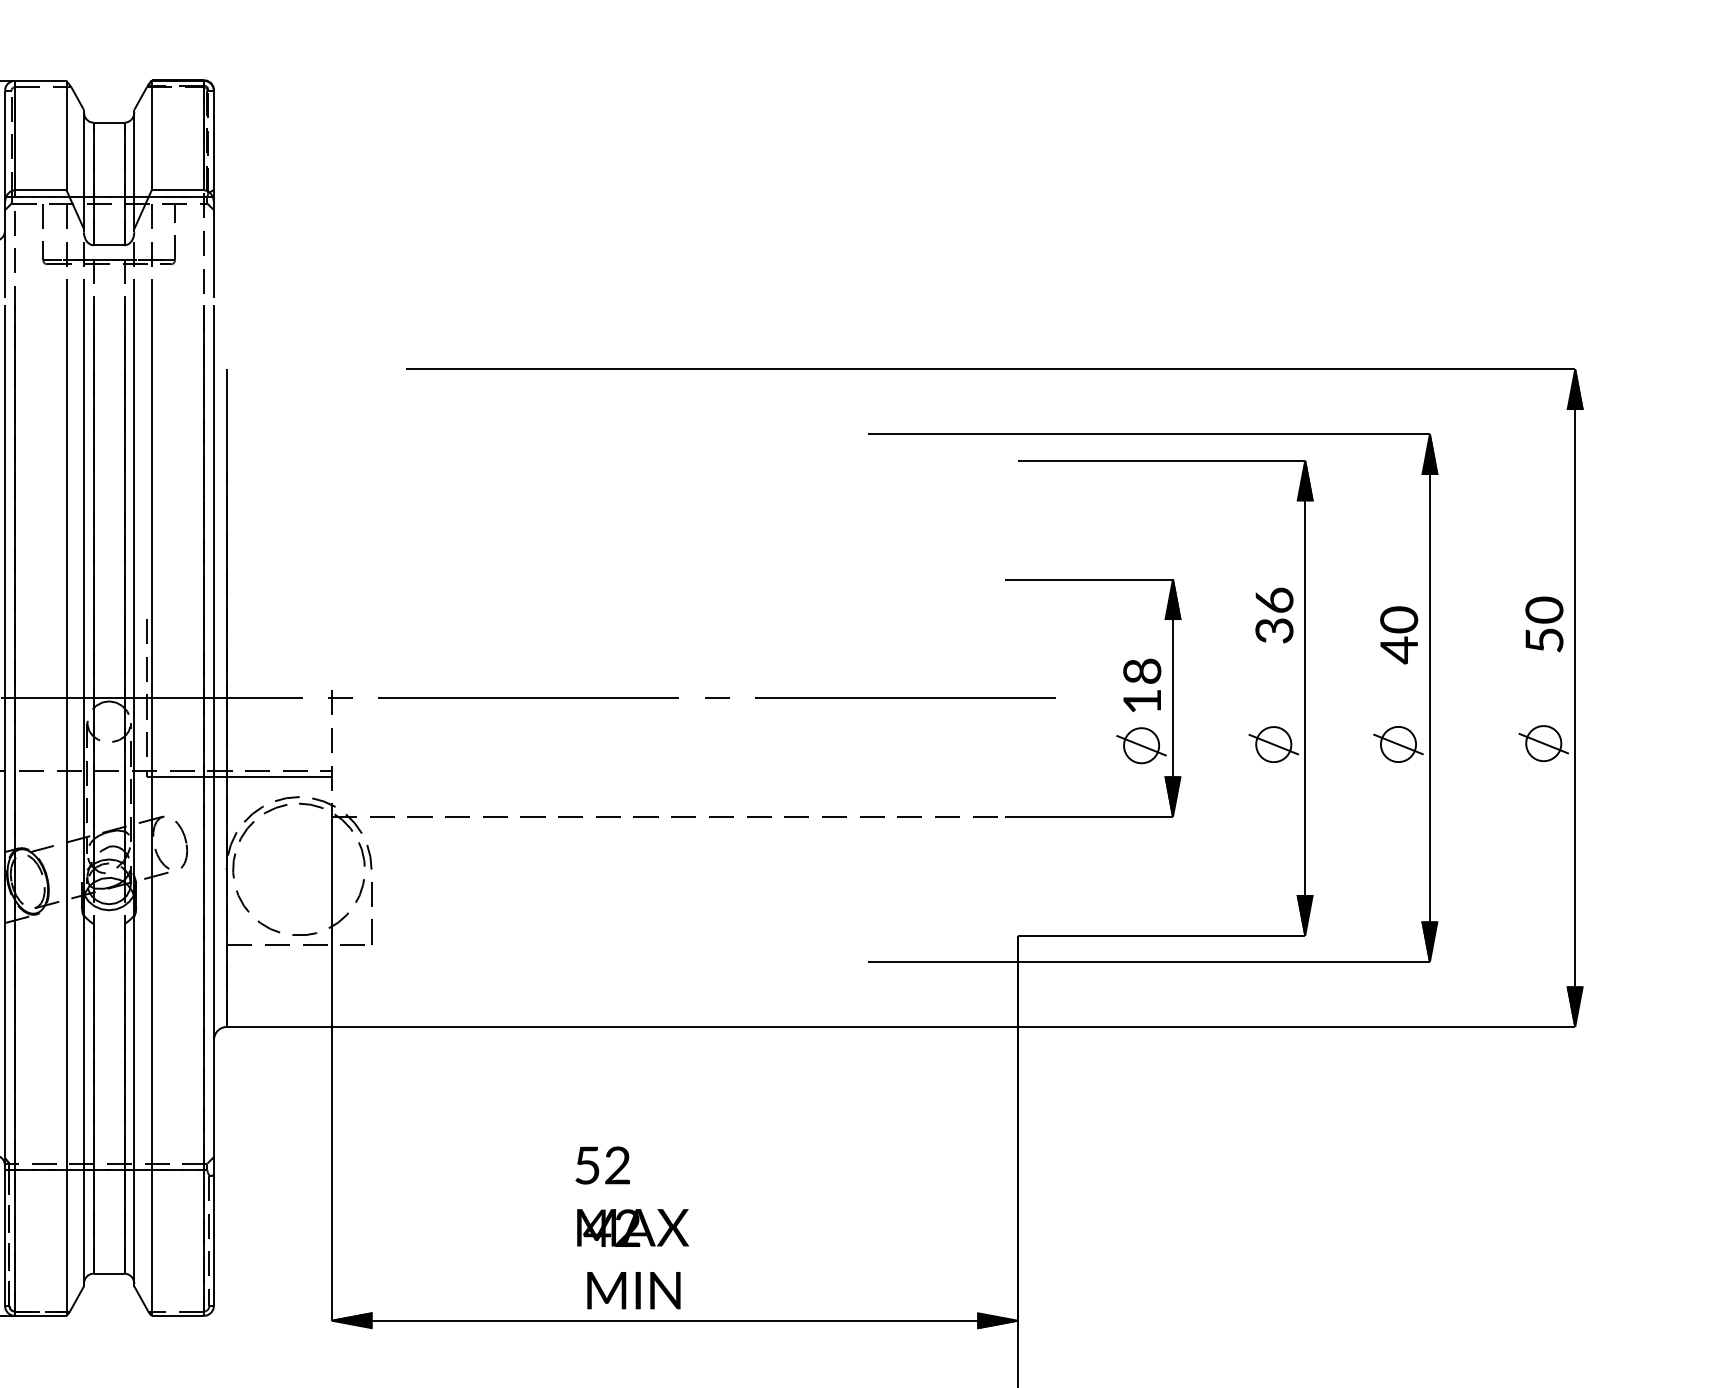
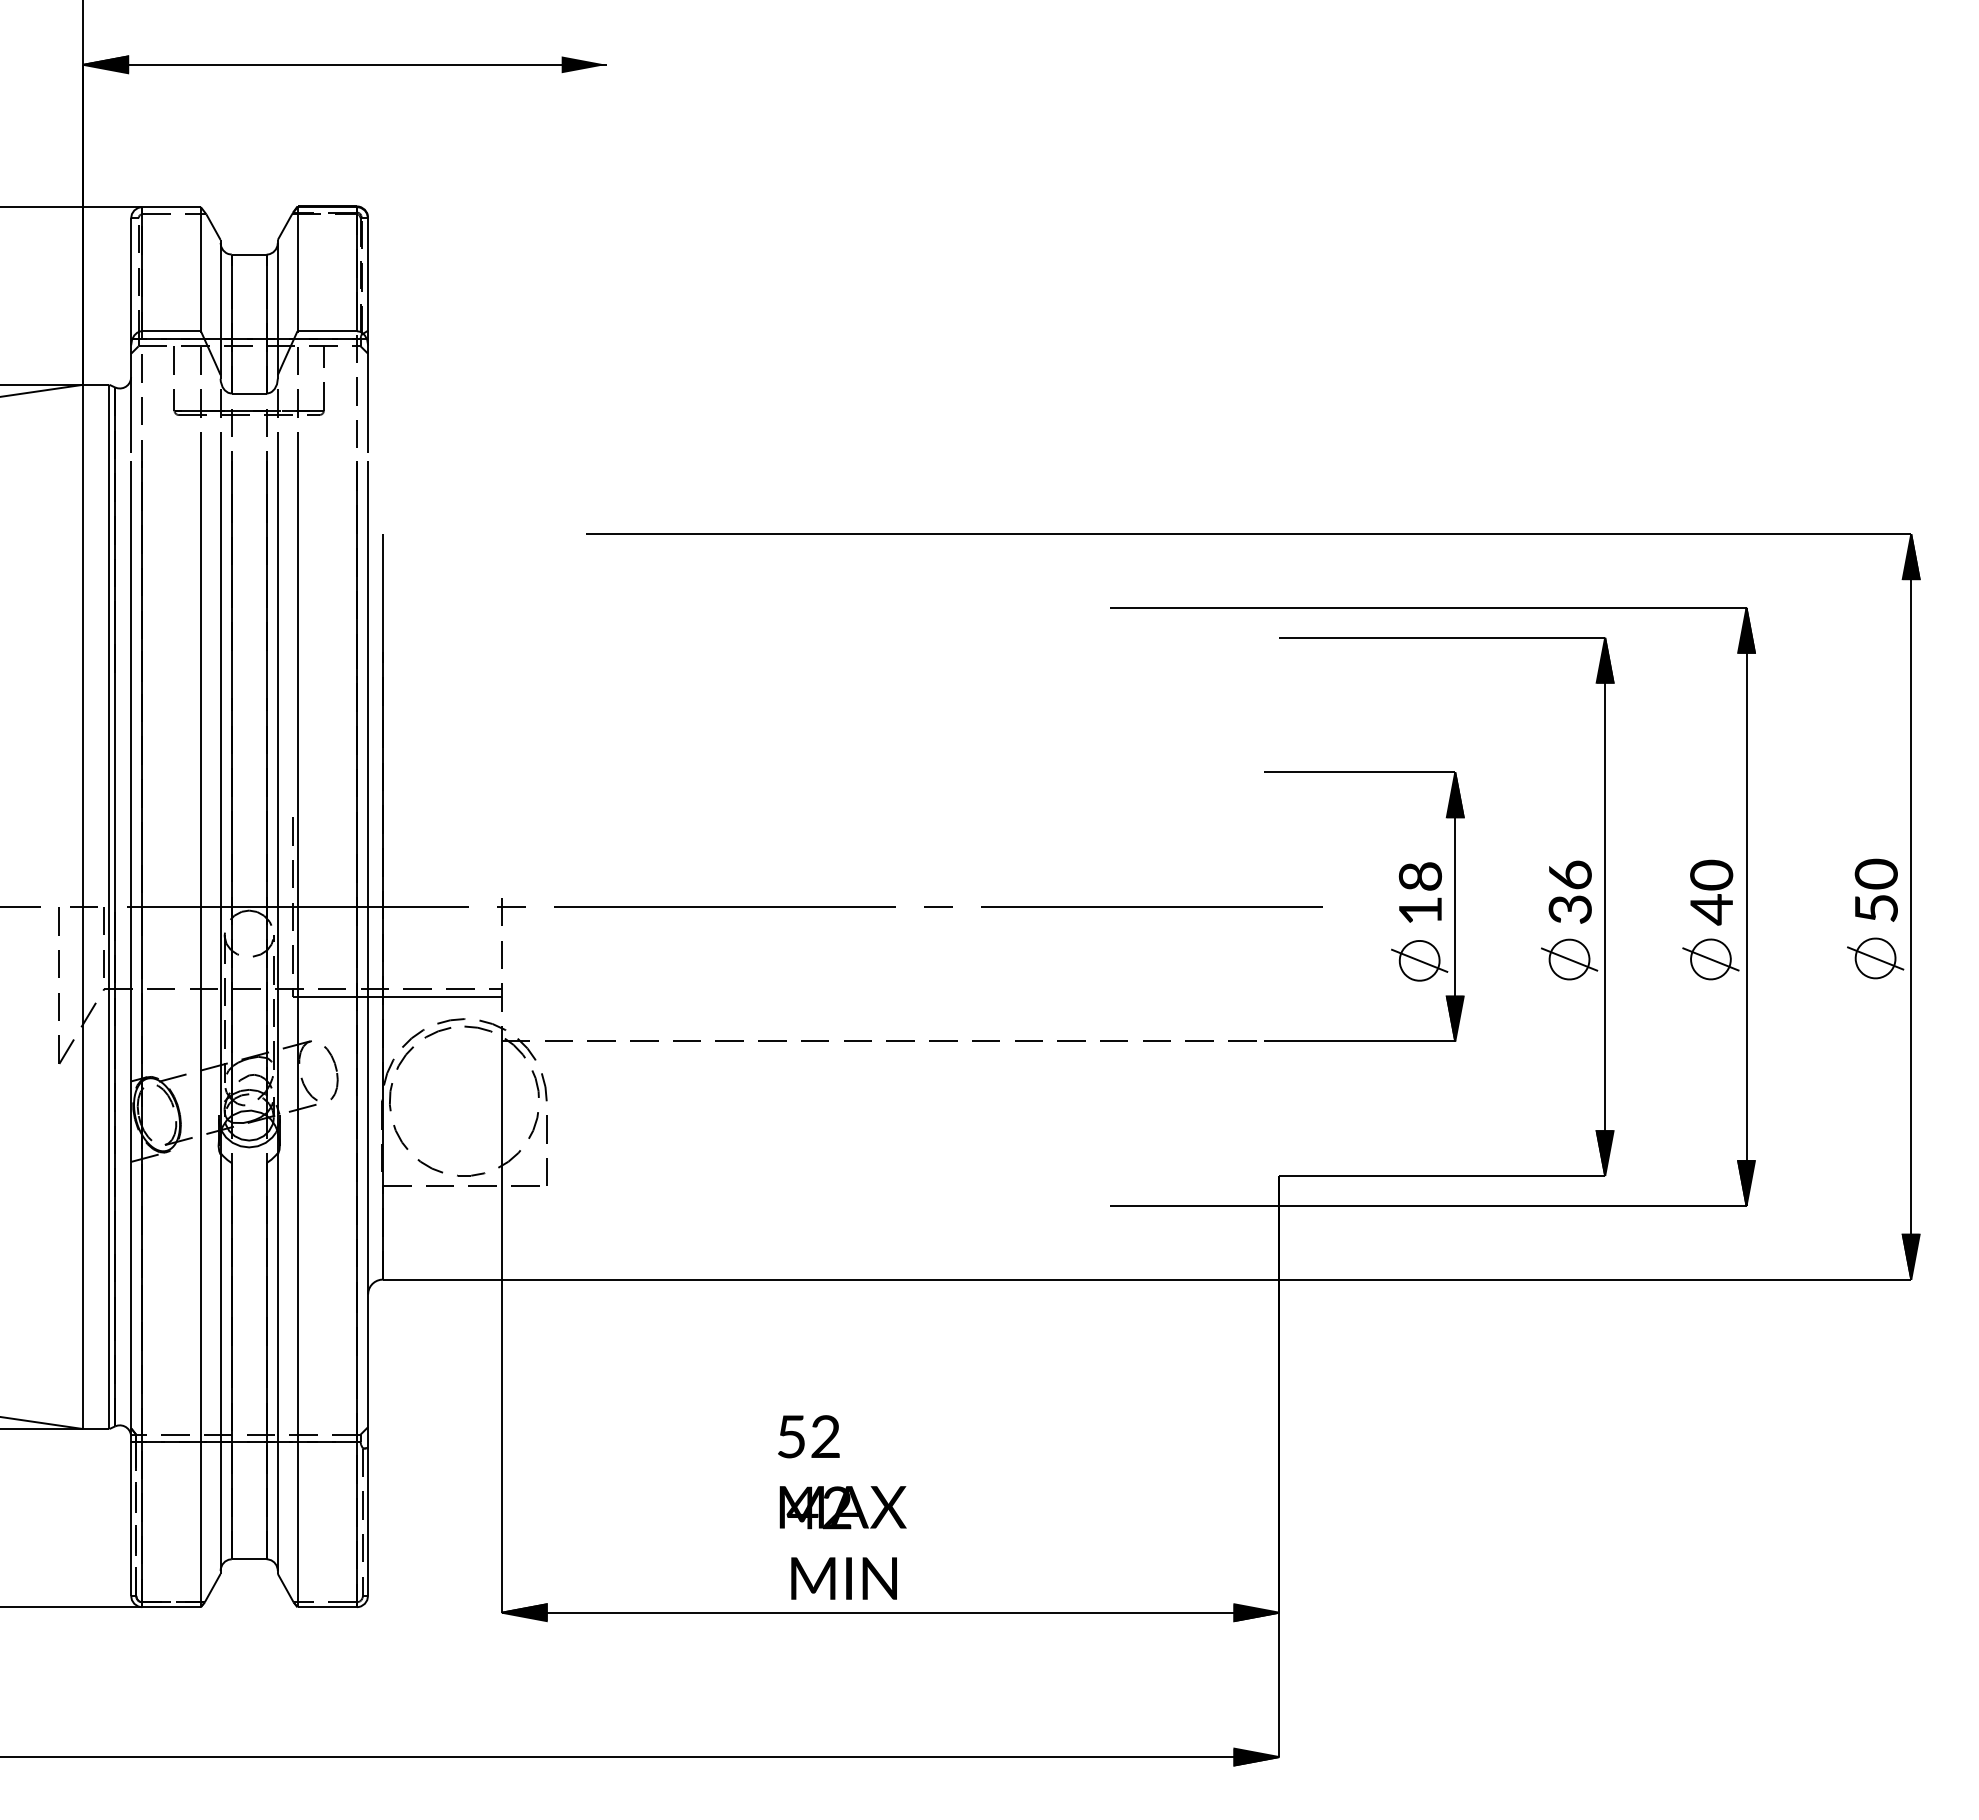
text: (1273, 614) -> (1569, 891), moved
text: (1543, 623) -> (1875, 889), moved
text: (1399, 635) -> (1711, 892), moved

